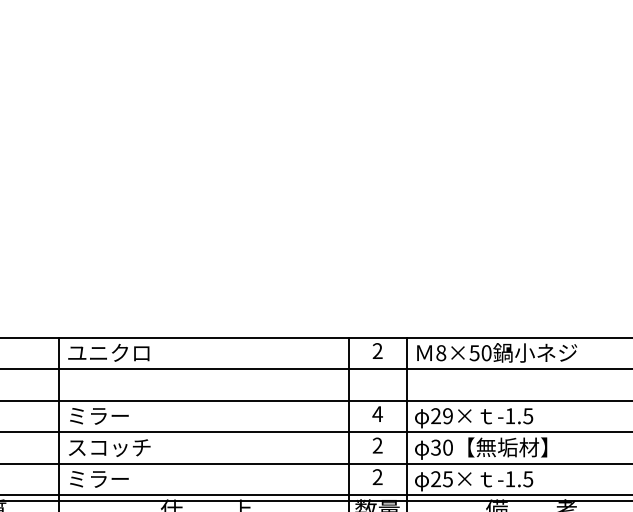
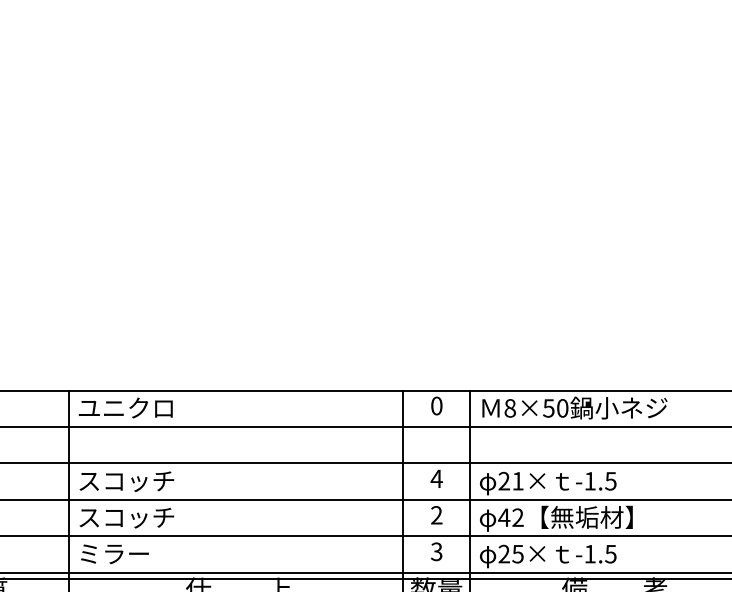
text: (377, 350) -> (436, 405), 2 -> 0
text: (447, 415) -> (517, 480), 29× -> 21×
text: (109, 416) -> (126, 481), ミラー -> スコッチ
text: (441, 447) -> (510, 517), 30 -> 42
text: (377, 476) -> (436, 551), 2 -> 3

